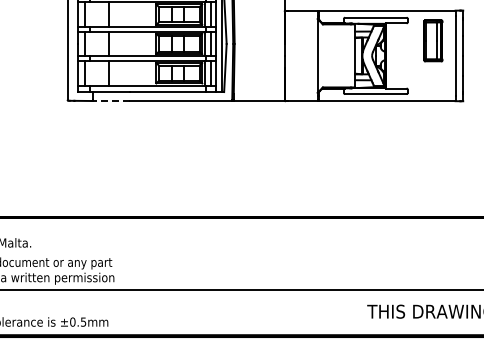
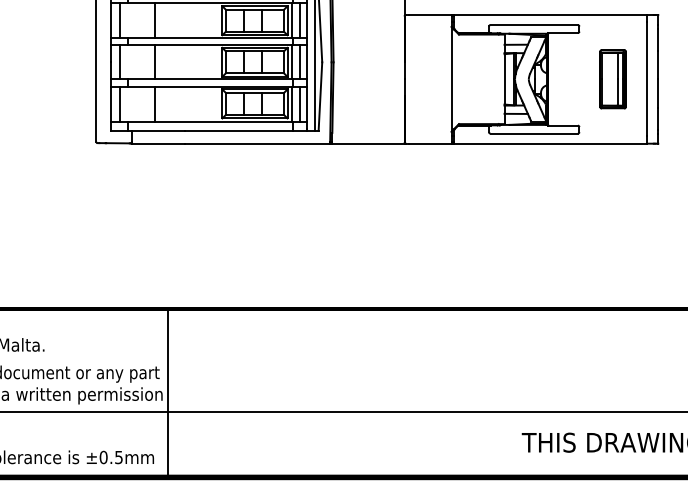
part: (433, 40) -> (613, 78), moved
line: (111, 101) -> (158, 144), dashed -> solid
line: (118, 276) -> (168, 392), added

